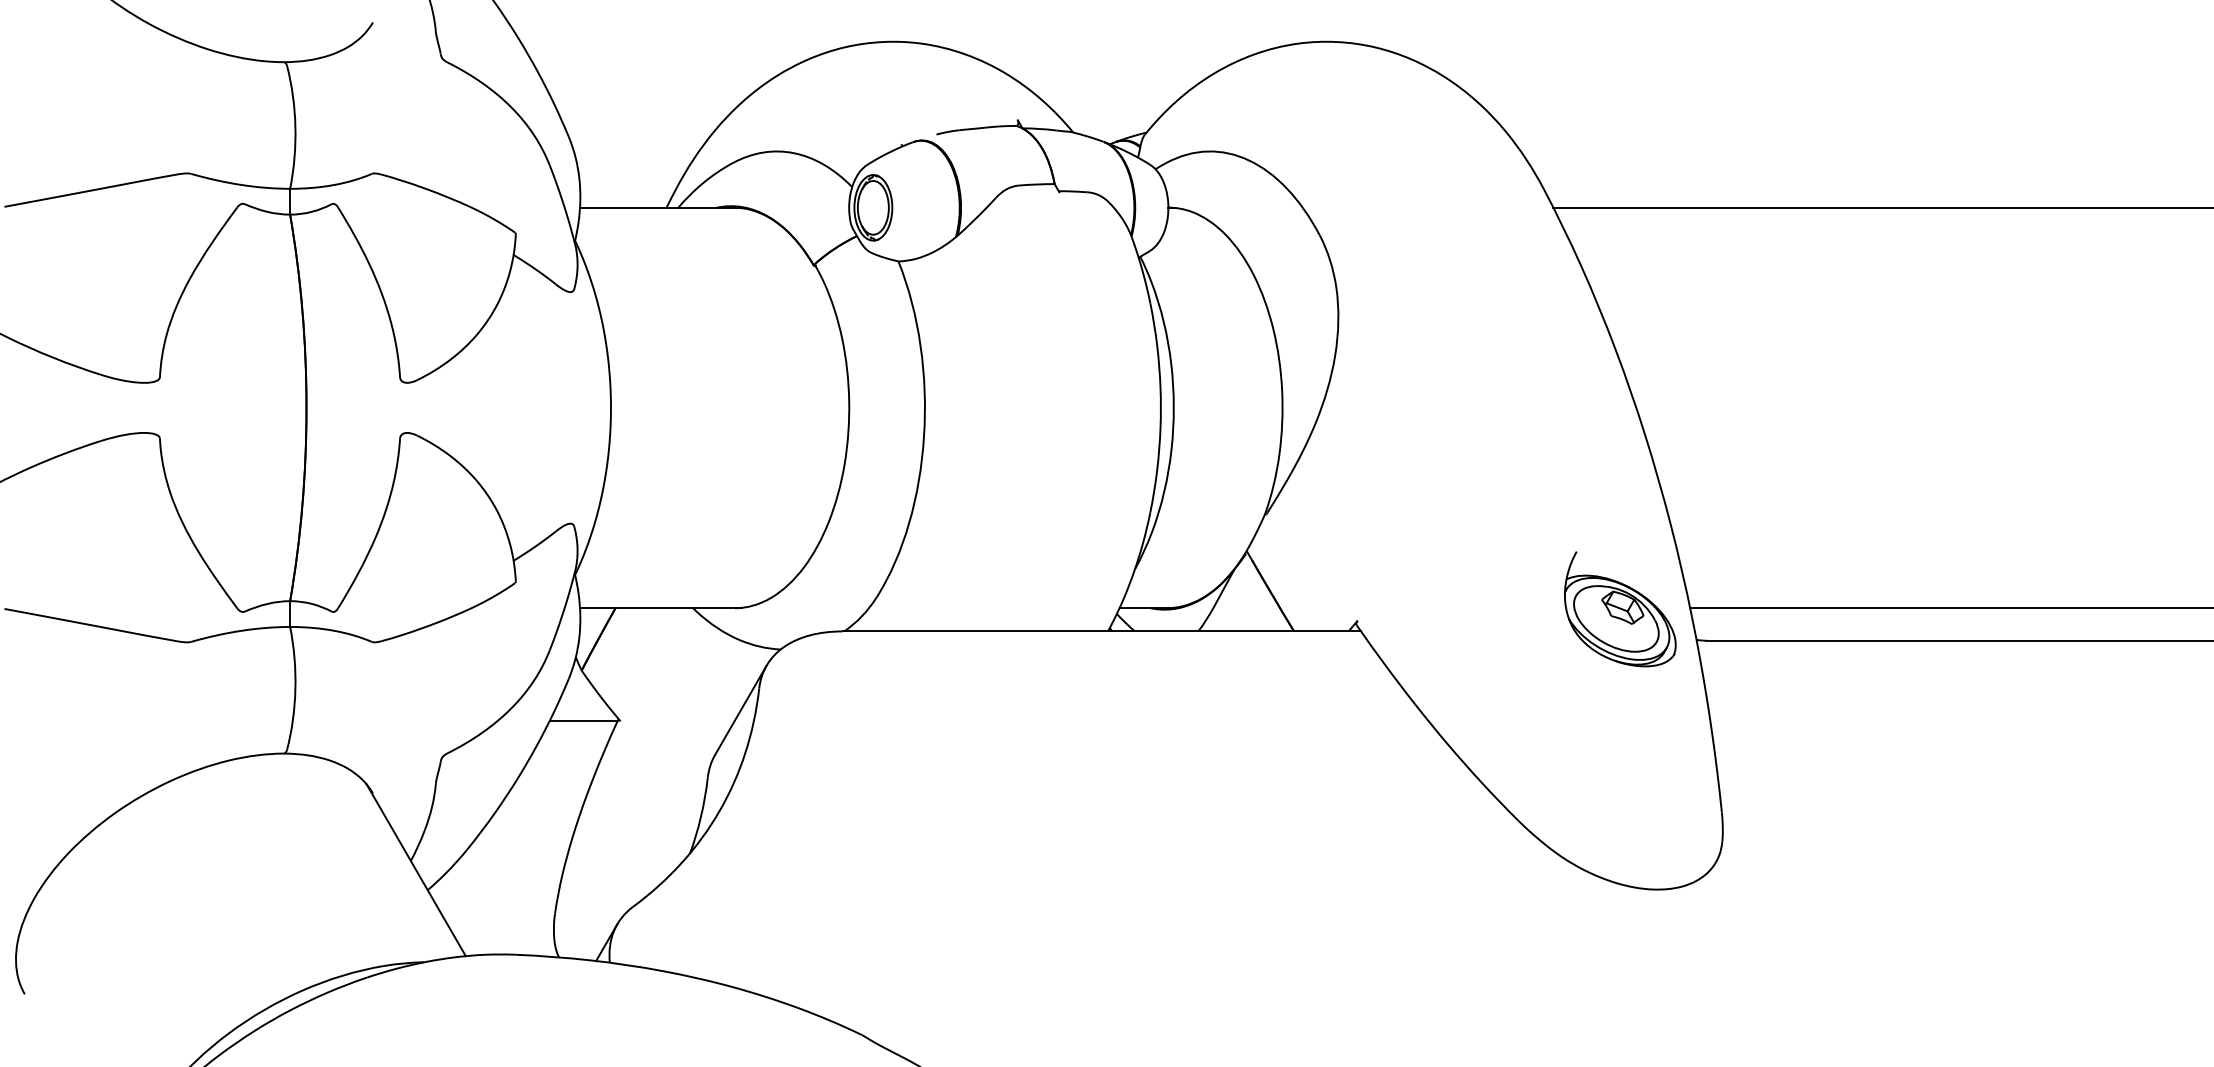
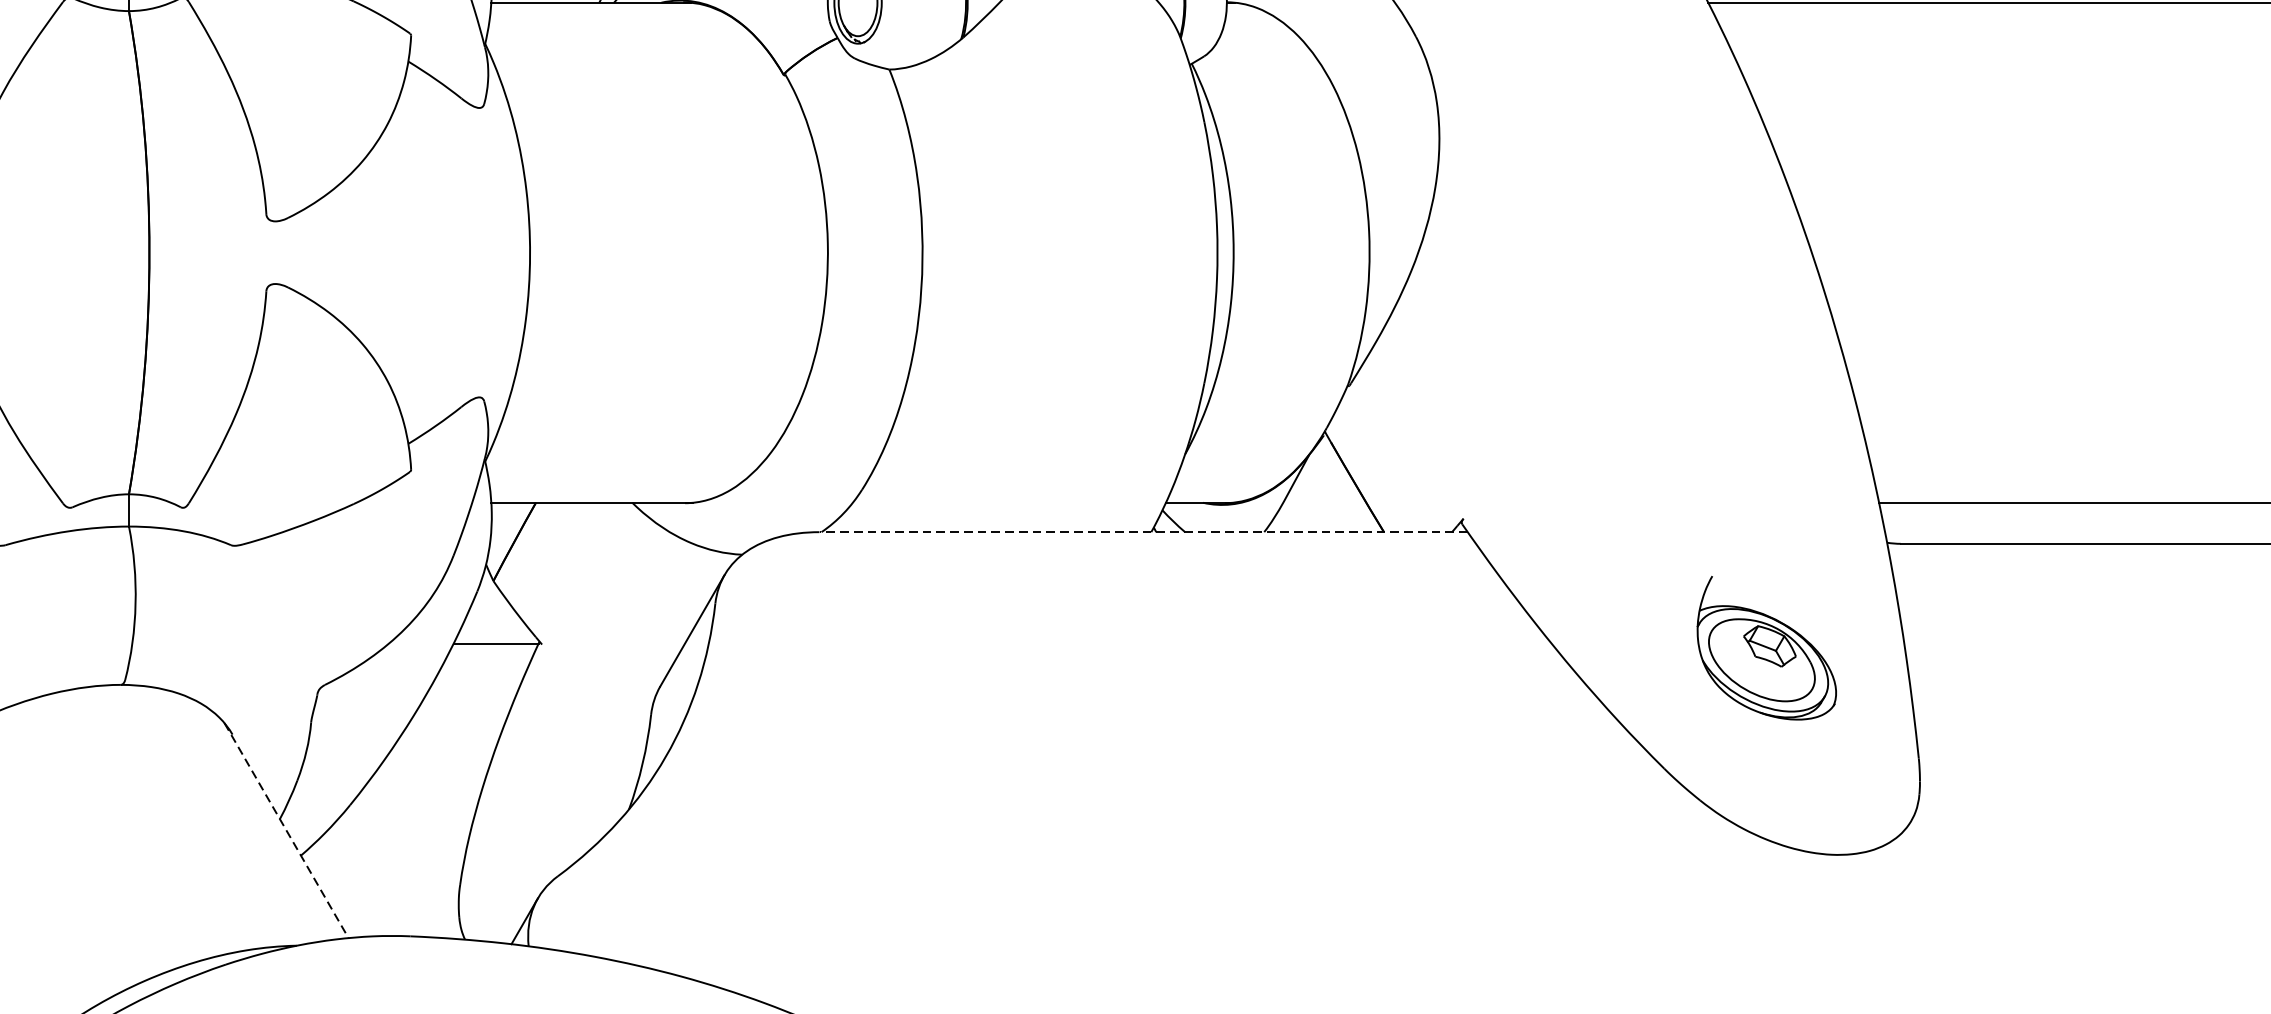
part: (1620, 609) -> (1767, 648), moved
line: (1101, 631) -> (1143, 532), solid -> dashed
line: (416, 870) -> (286, 831), solid -> dashed

